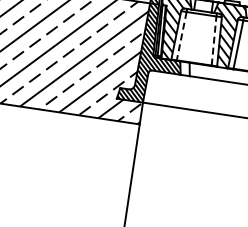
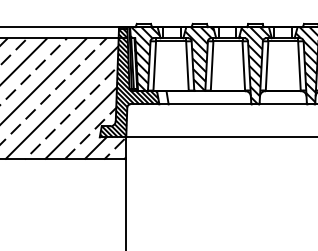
line: (181, 36) -> (154, 66), dashed -> solid
line: (214, 41) -> (187, 66), dashed -> solid

